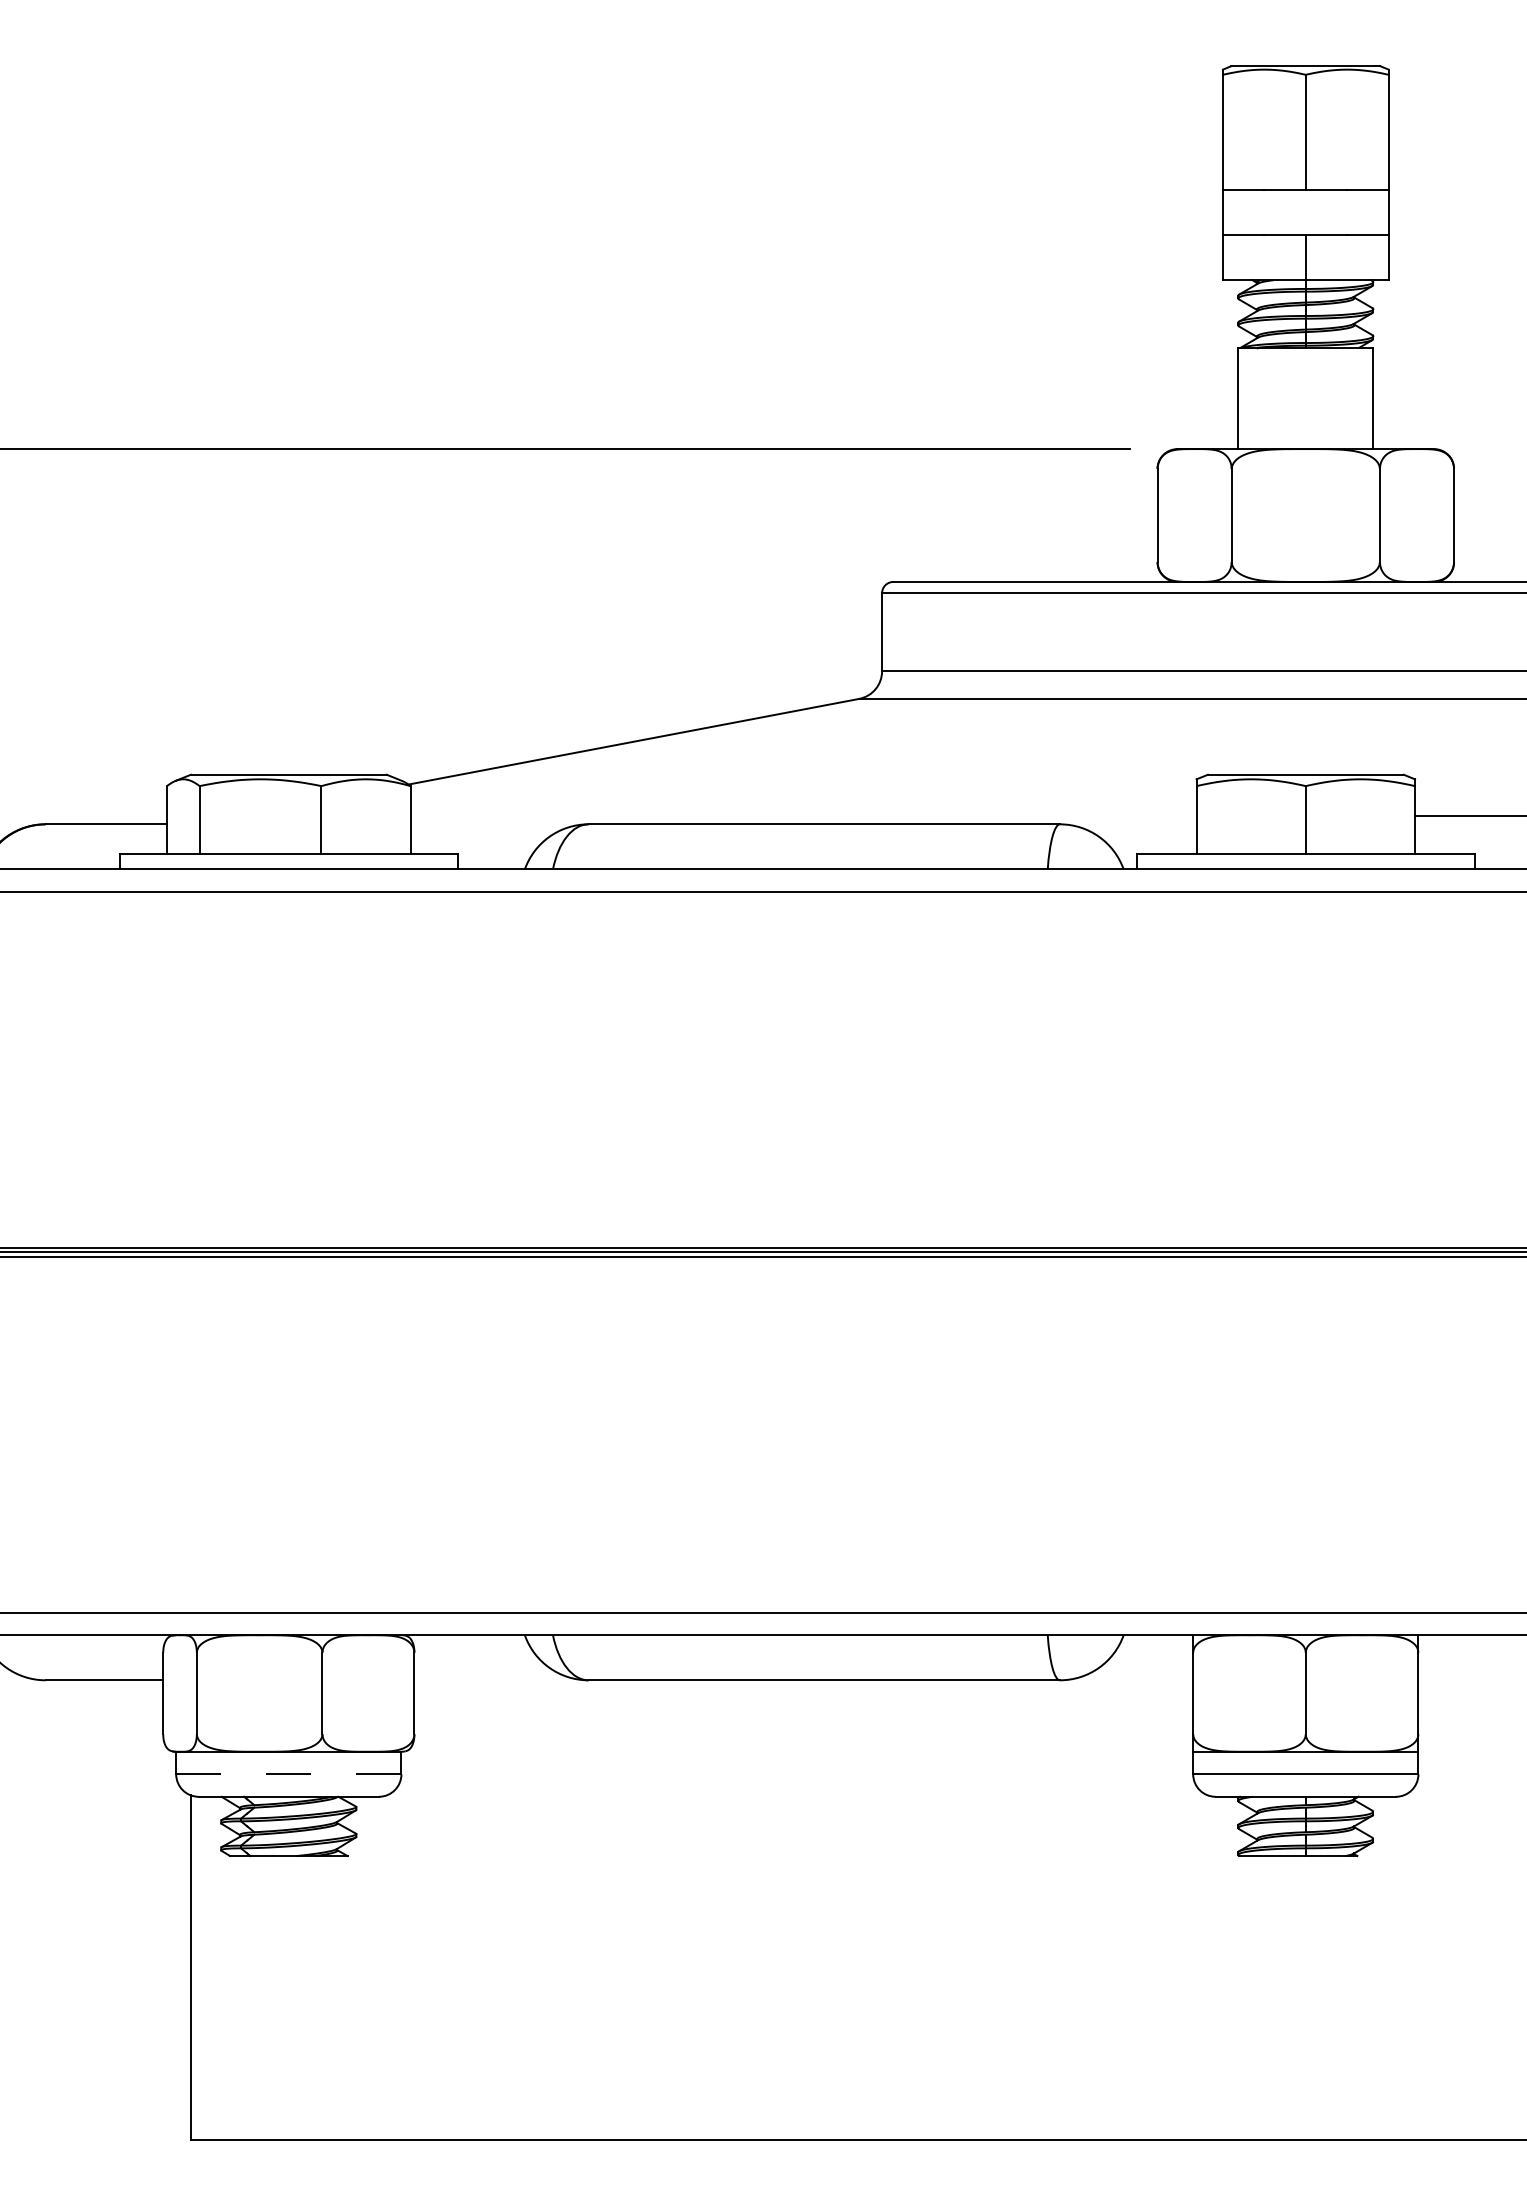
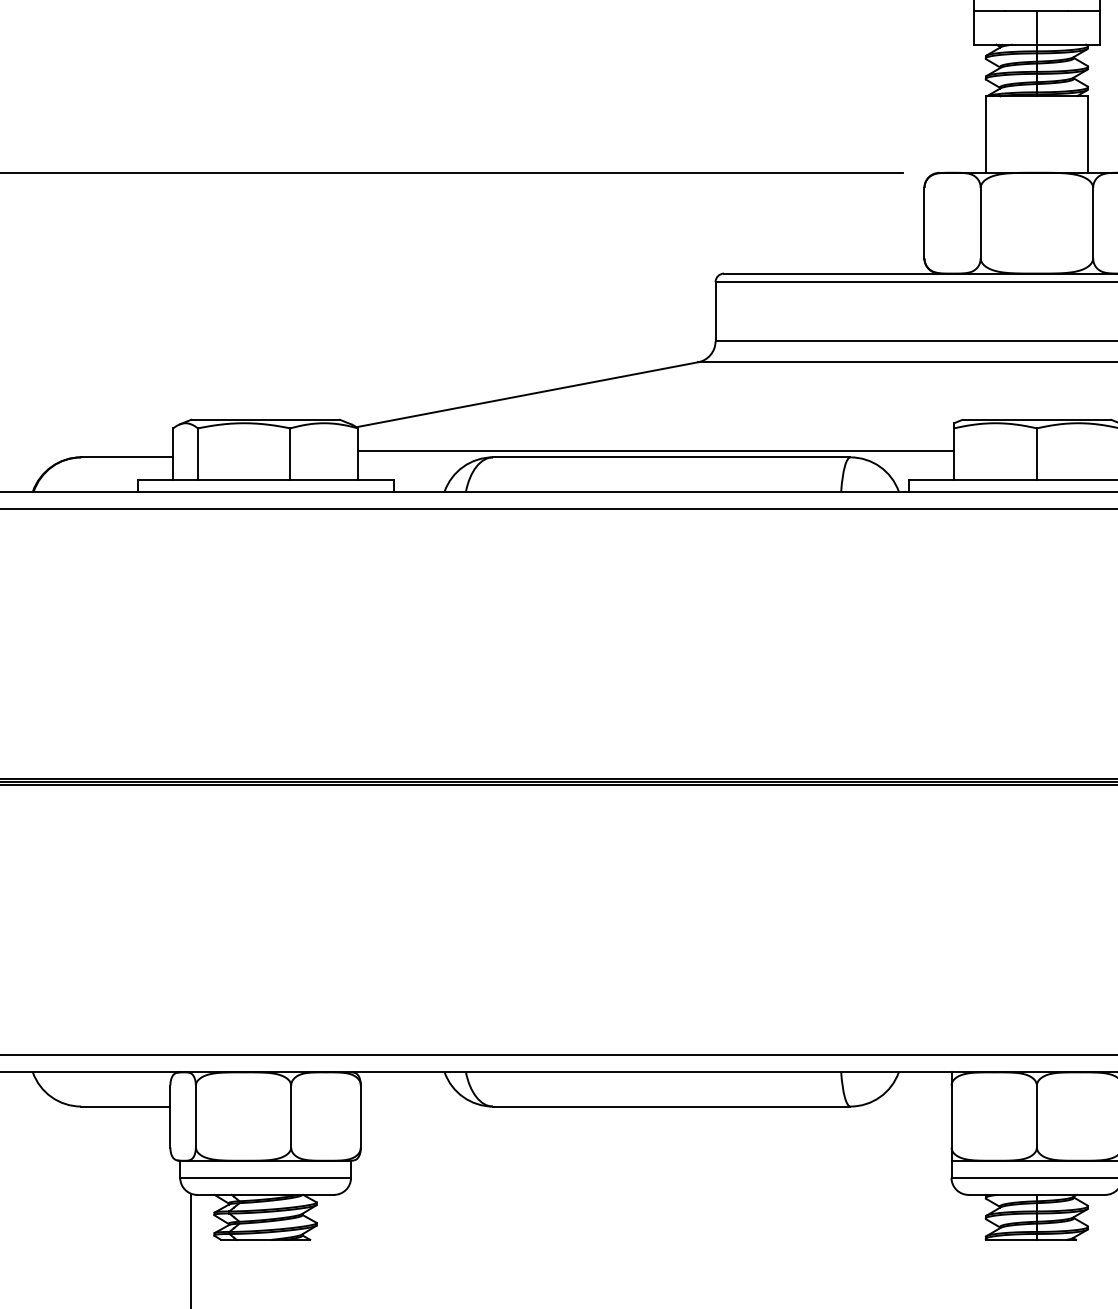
line: (803, 815) -> (655, 450), added
line: (288, 1774) -> (265, 1177), dashed -> solid

